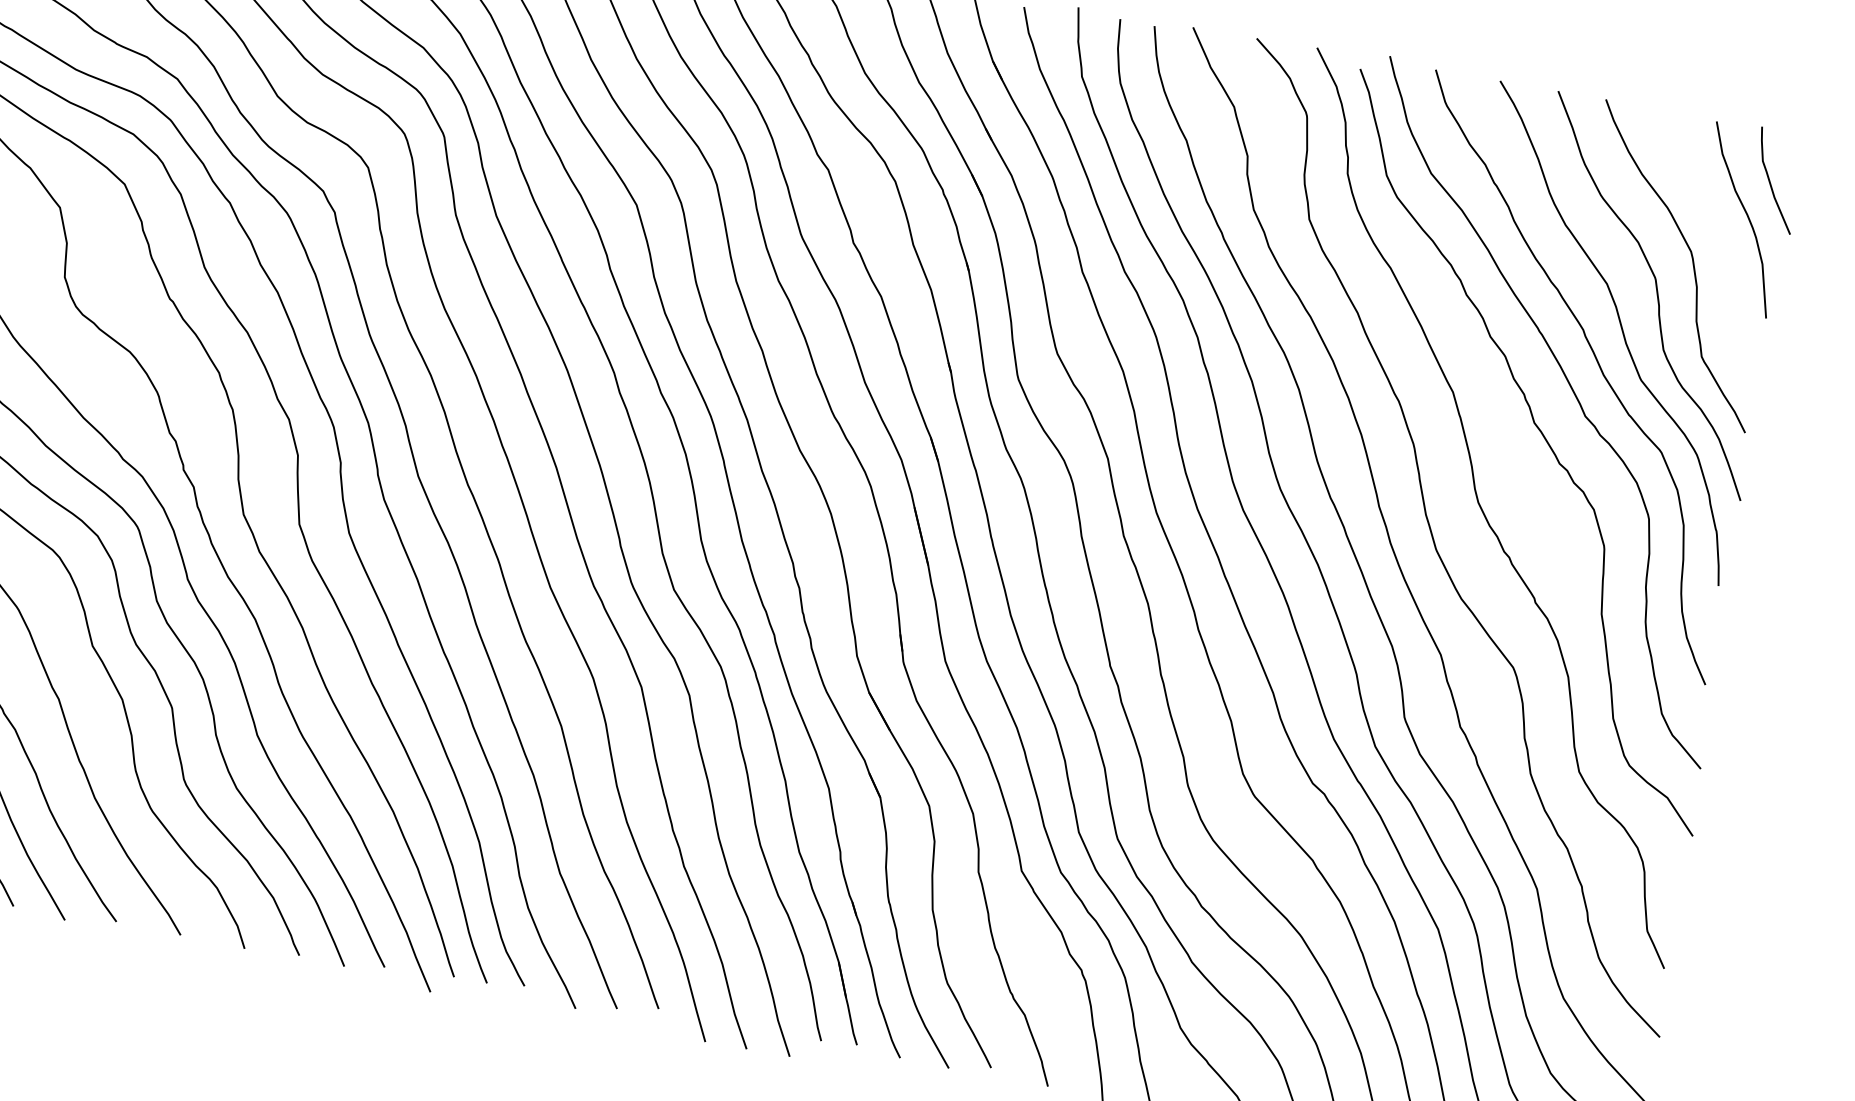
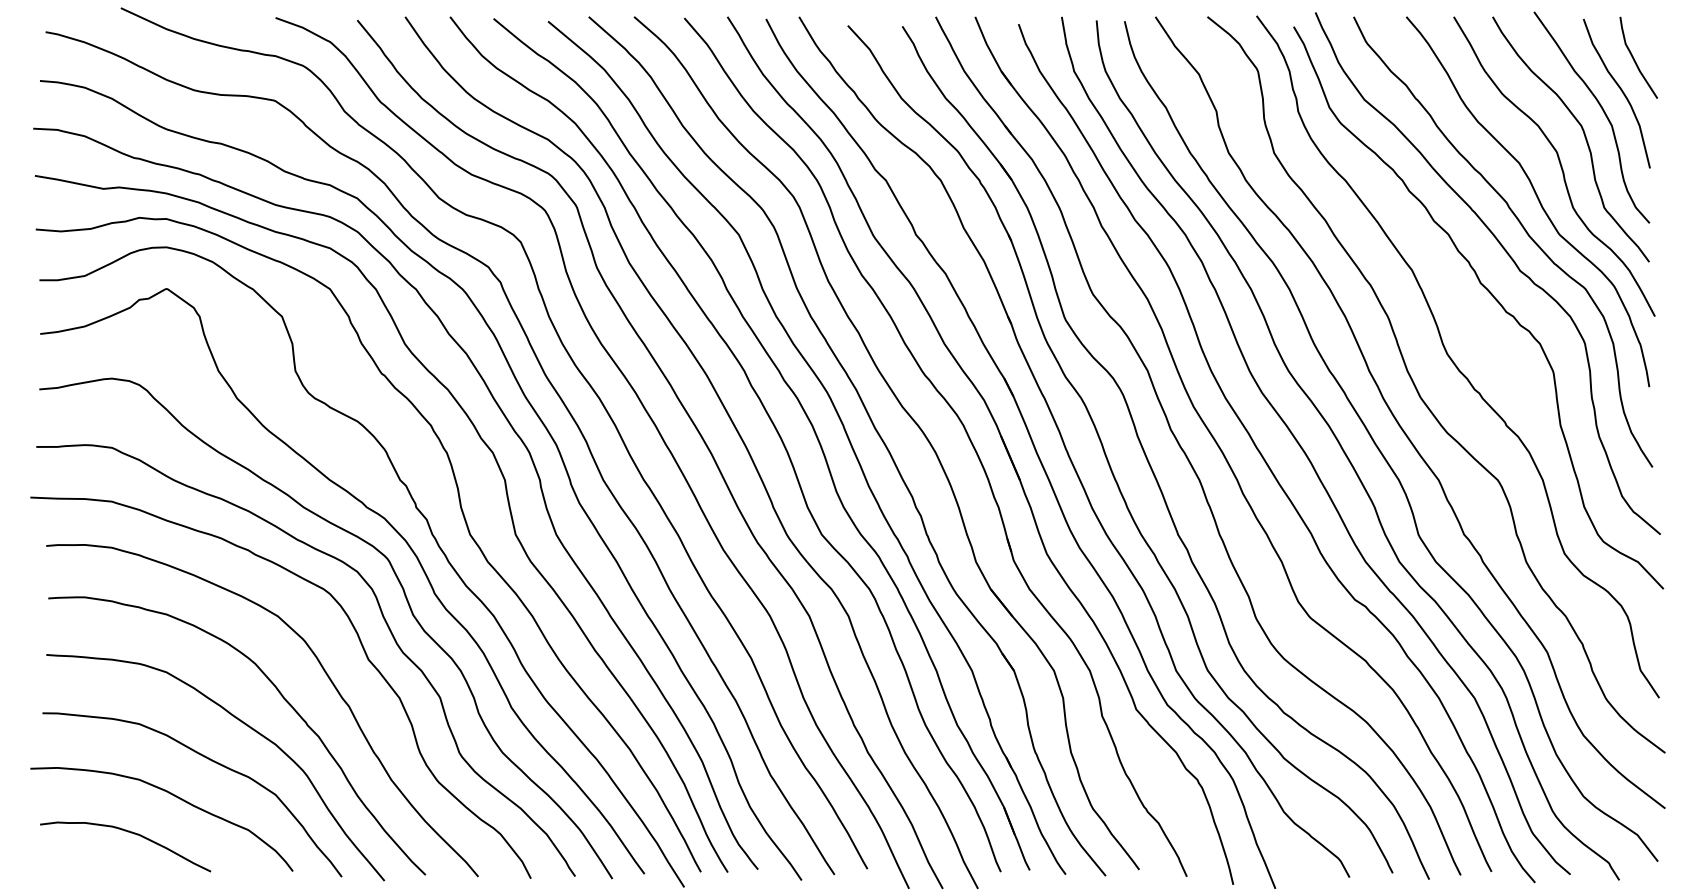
curve: (1719, 236) -> (1601, 109), added

